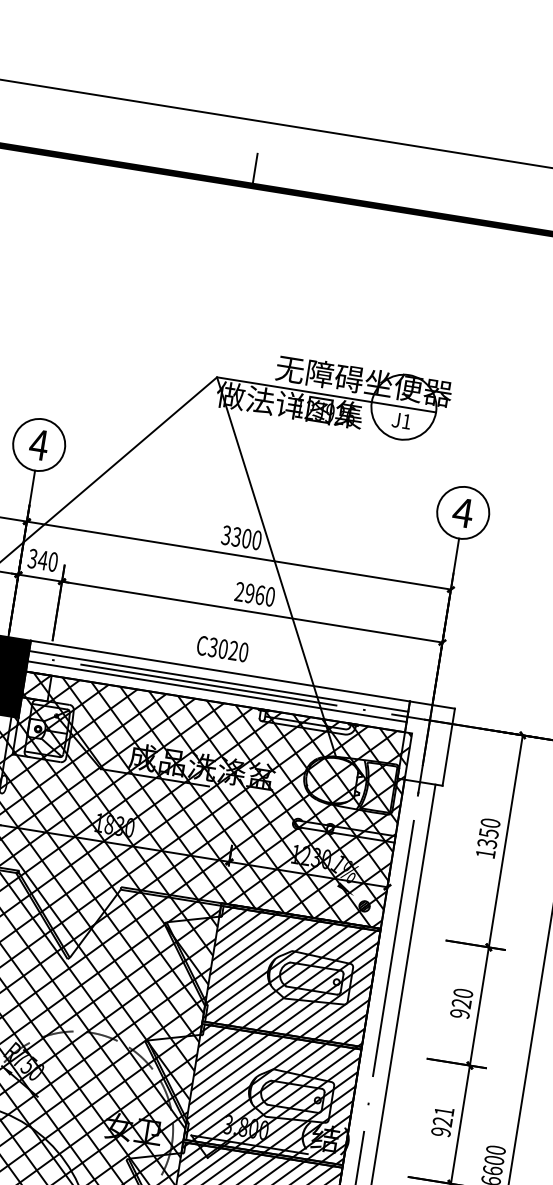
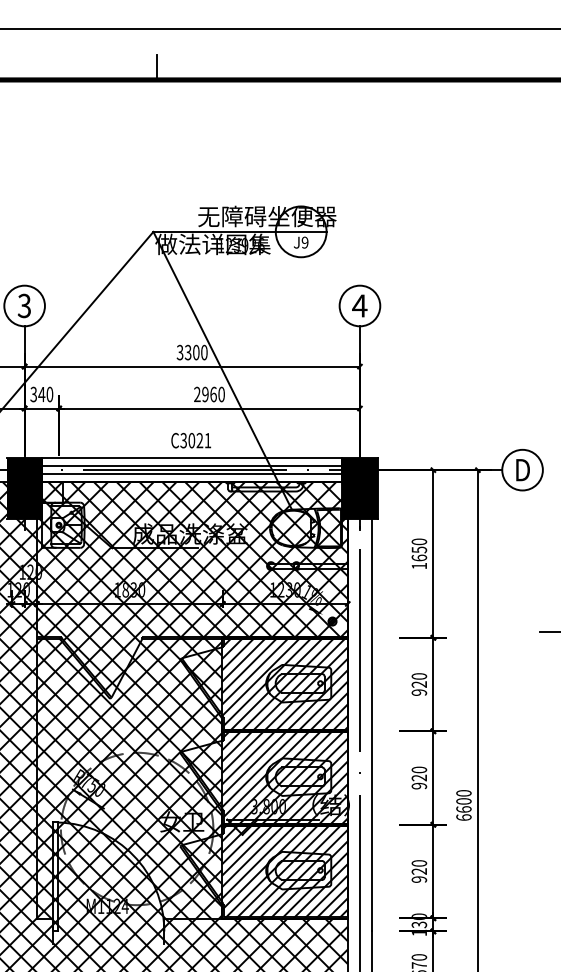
text: (405, 421) -> (304, 242), J1 -> J9
text: (39, 444) -> (24, 305), 4 -> 3
text: (243, 652) -> (207, 440), C3020 -> C3021
fill: (425, 742) -> (359, 487), added
text: (487, 843) -> (419, 557), 1350 -> 1650
text: (444, 1111) -> (419, 769), 921 -> 920

